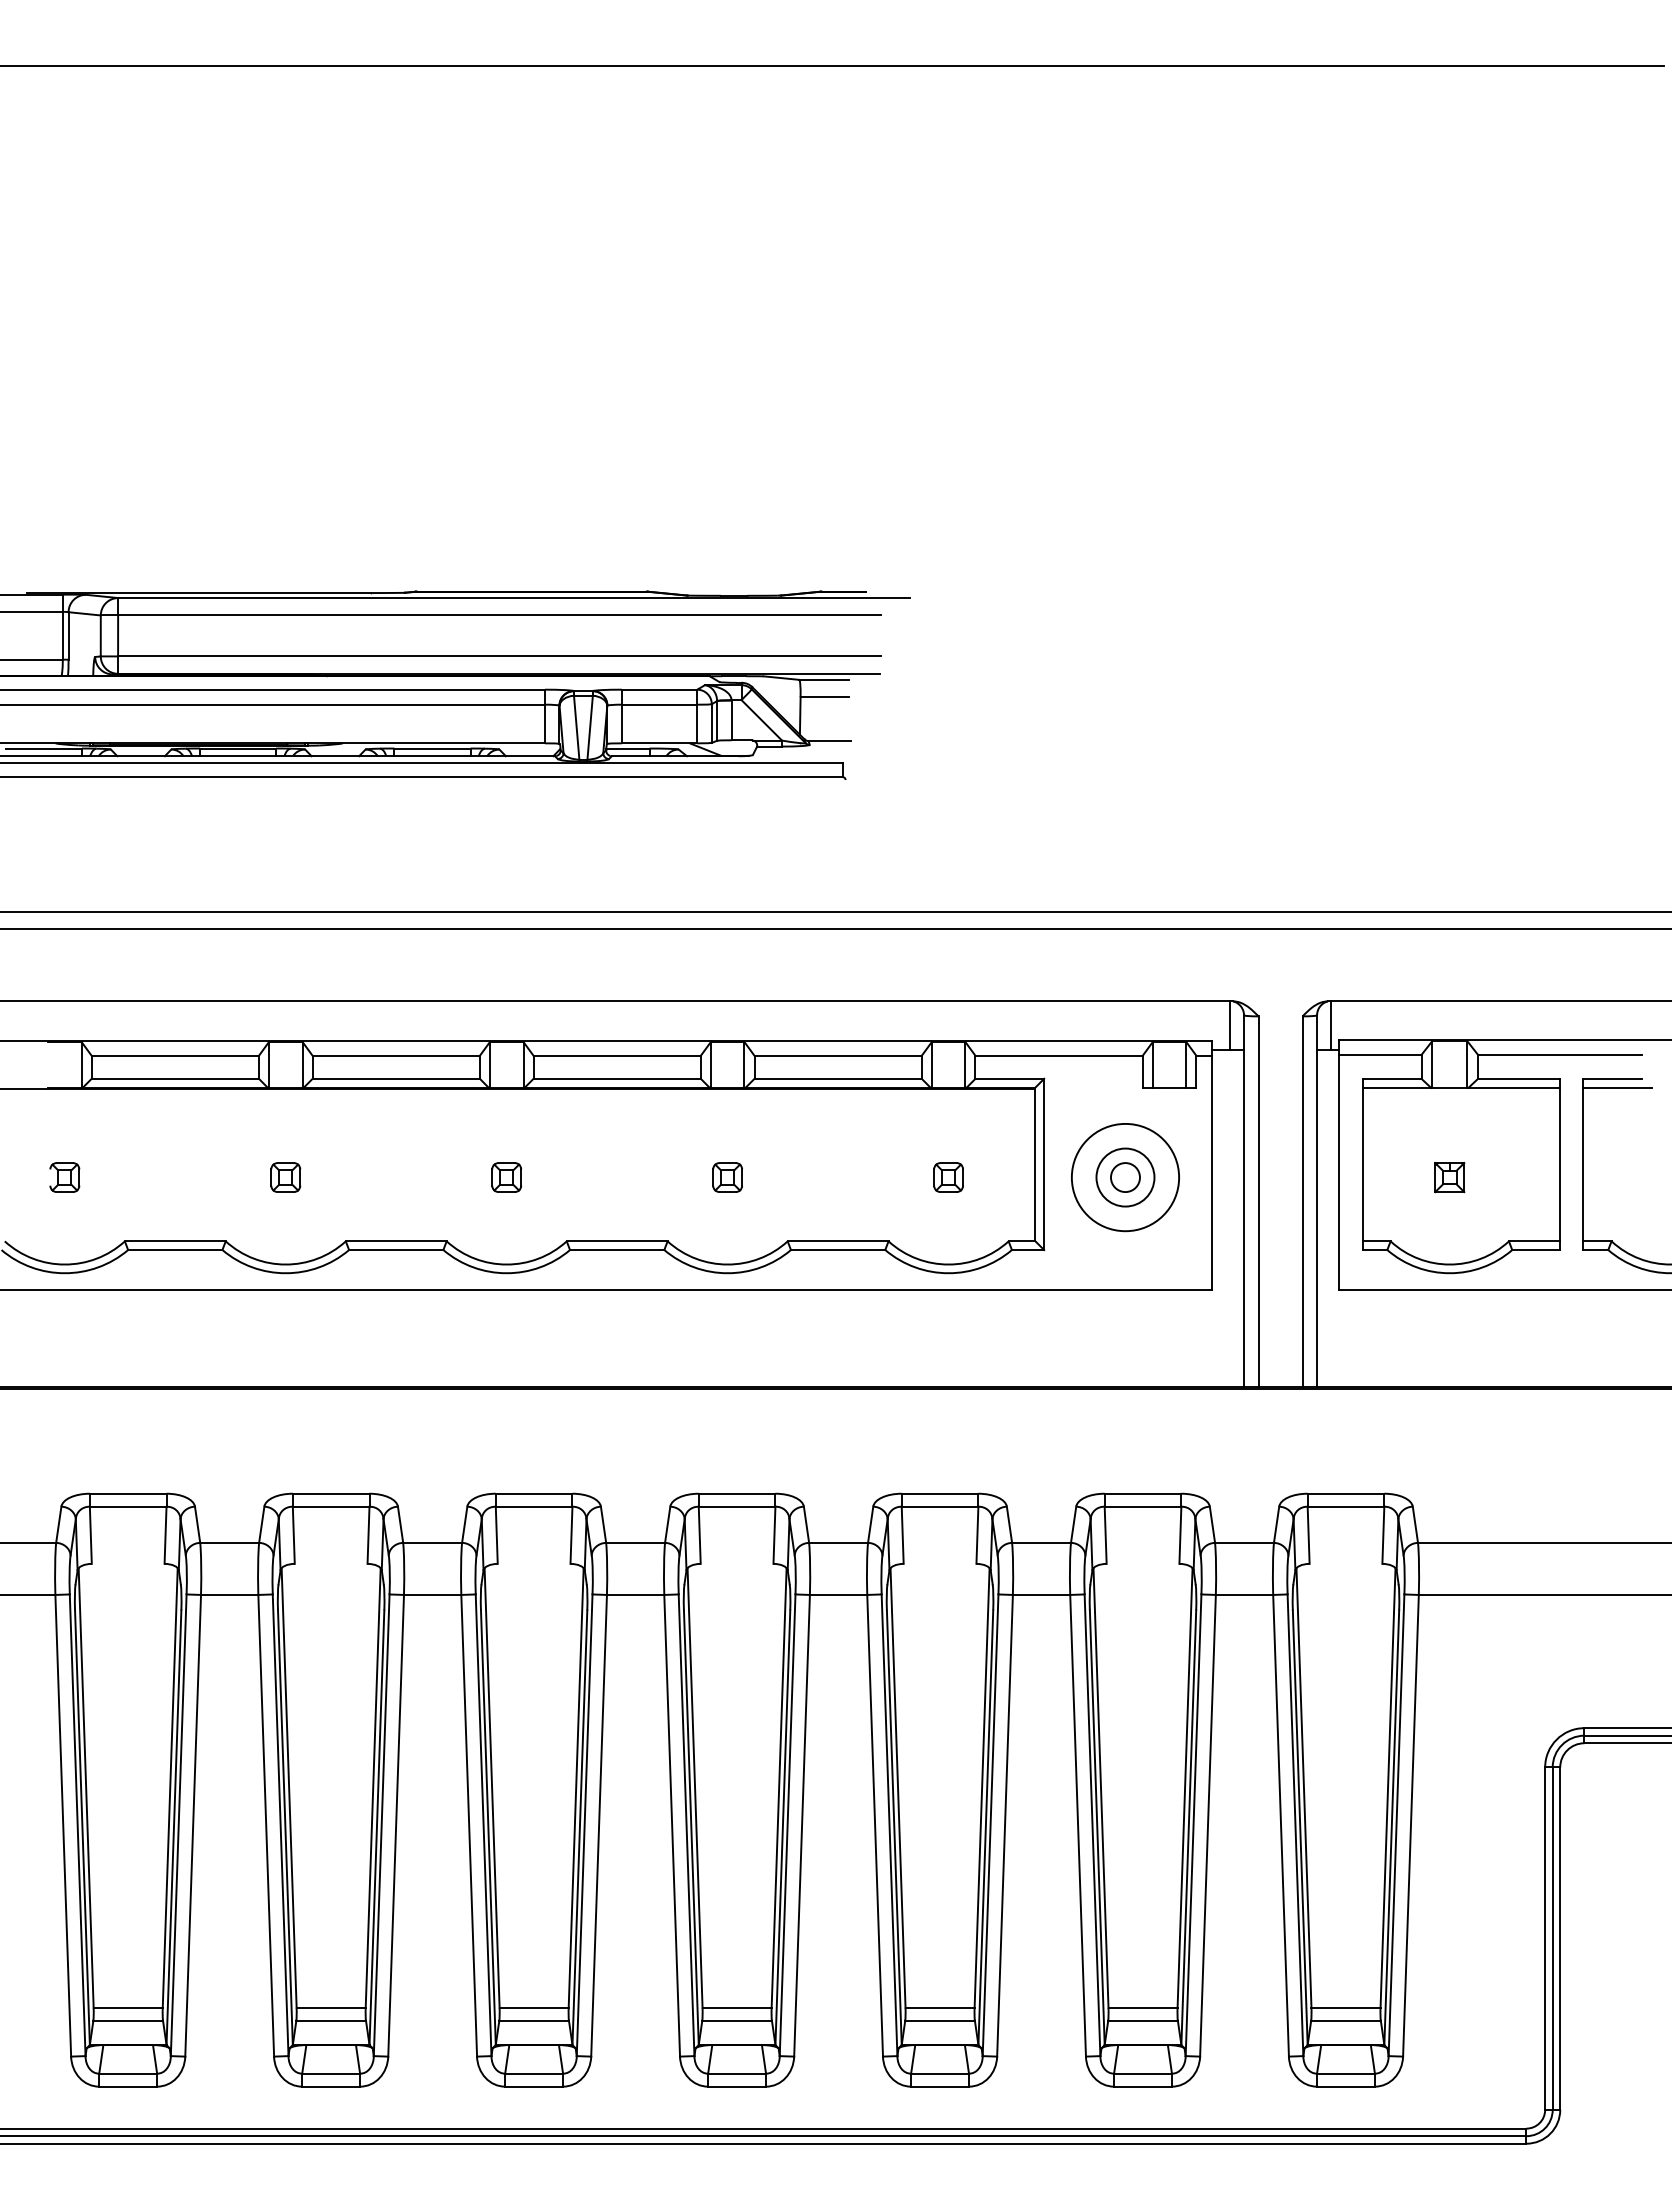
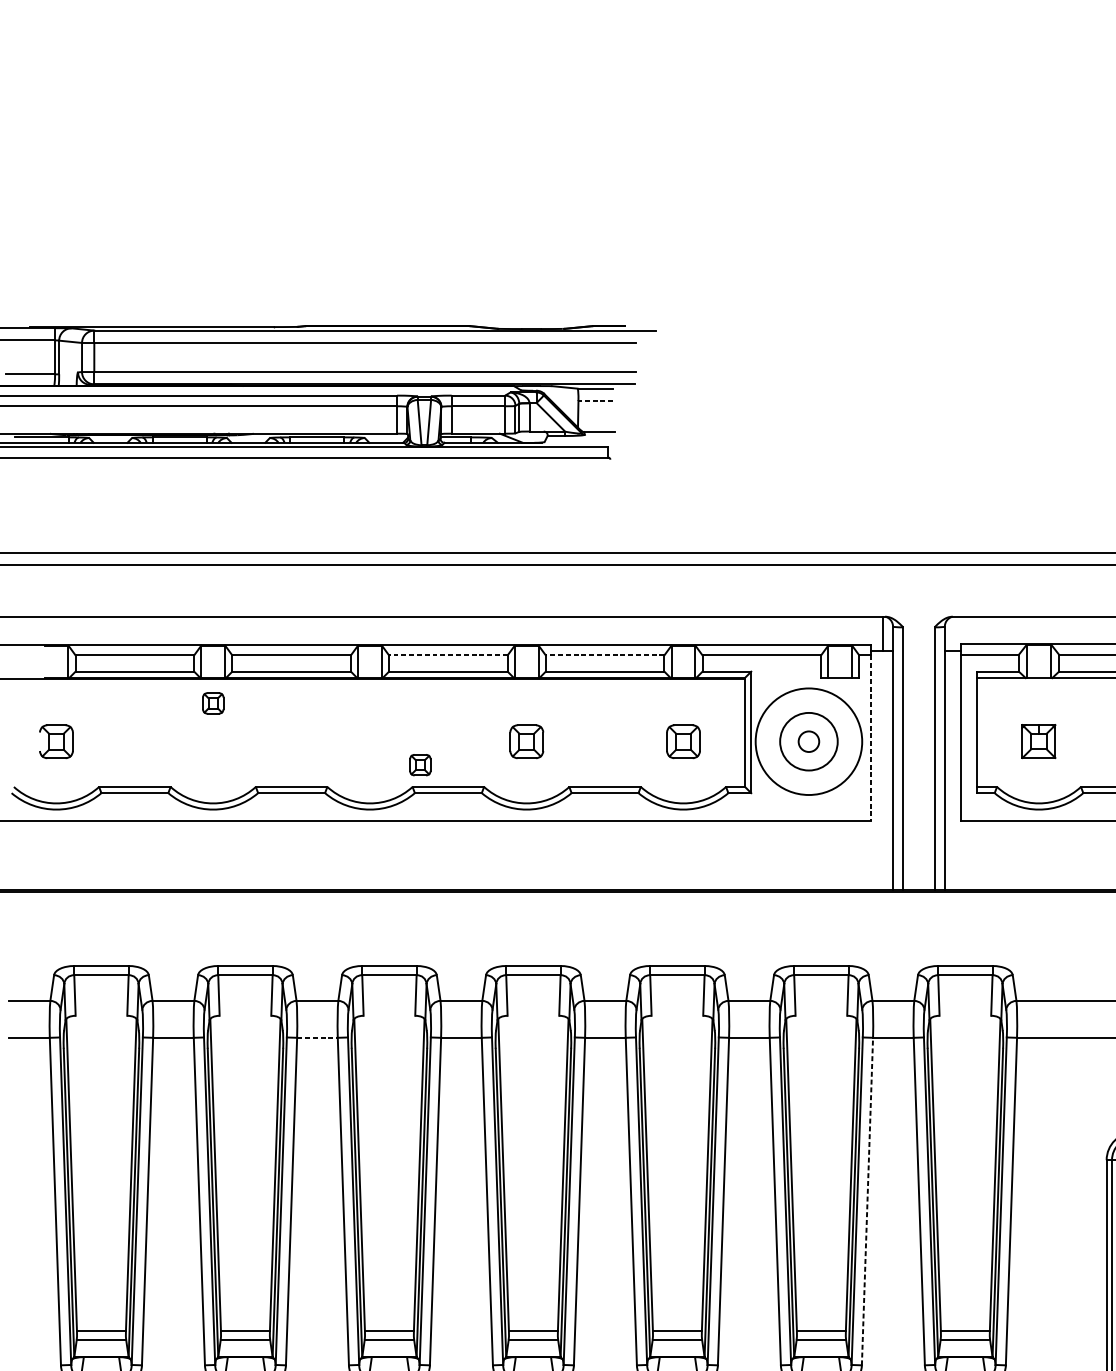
line: (824, 697) -> (595, 401), solid -> dashed
line: (1331, 1025) -> (955, 633), removed
line: (617, 1055) -> (448, 655), solid -> dashed
line: (838, 1055) -> (605, 655), solid -> dashed
line: (1212, 1172) -> (870, 738), solid -> dashed
part: (64, 1177) -> (56, 741), size x1.6
part: (285, 1177) -> (213, 703), moved
part: (506, 1177) -> (420, 765), moved
part: (727, 1177) -> (526, 741), size x1.6
part: (948, 1177) -> (683, 741), size x1.6
circle: (1125, 1177) -> (808, 741), size x1.4
circle: (1125, 1177) -> (808, 741), size x1.4
part: (1449, 1177) -> (1038, 741), size x1.6
line: (432, 1594) -> (317, 1037), solid -> dashed
line: (1207, 1825) -> (867, 1201), solid -> dashed

